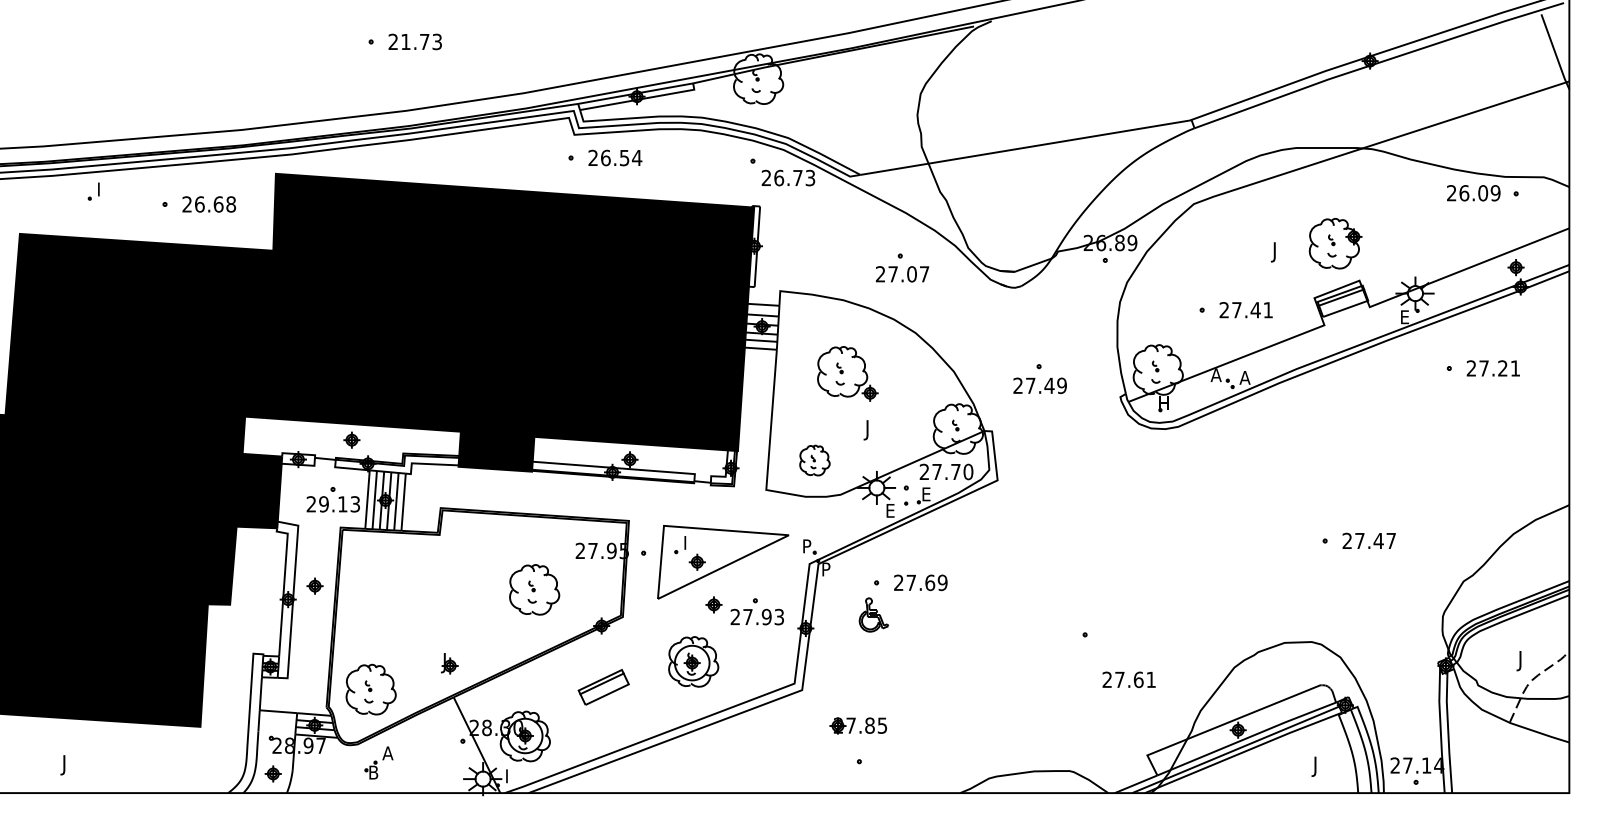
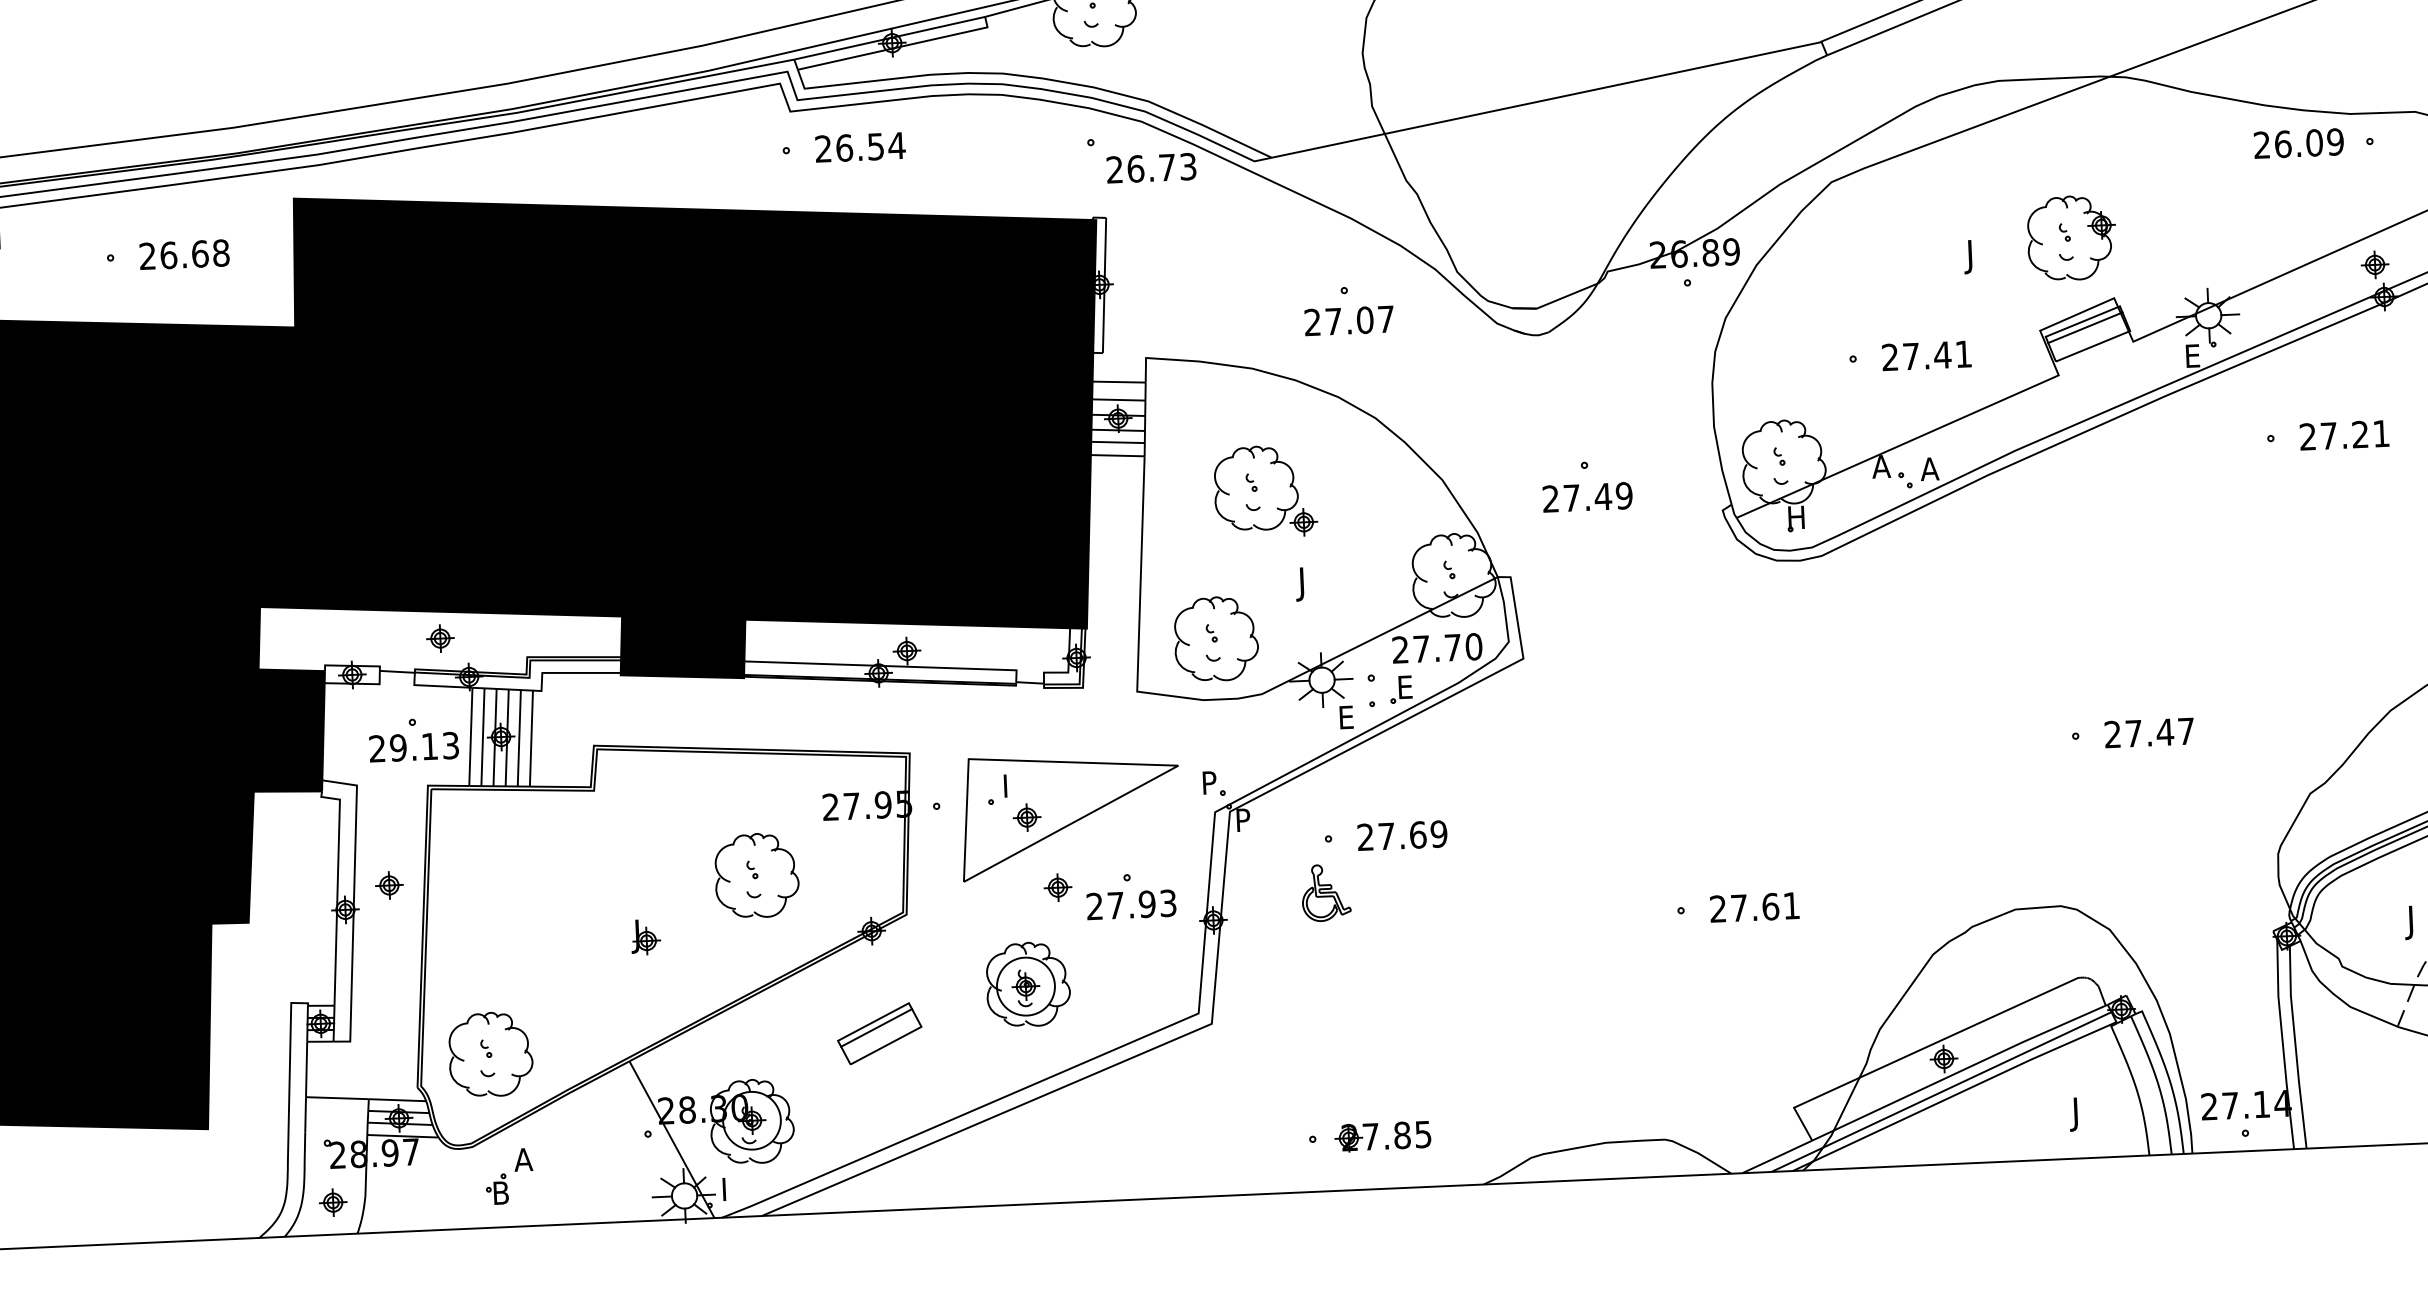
part: (814, 460) -> (1215, 638), size x1.67
part: (449, 663) -> (645, 936), moved
text: (1128, 679) -> (1753, 906), moved
part: (857, 725) -> (1381, 1136), moved

